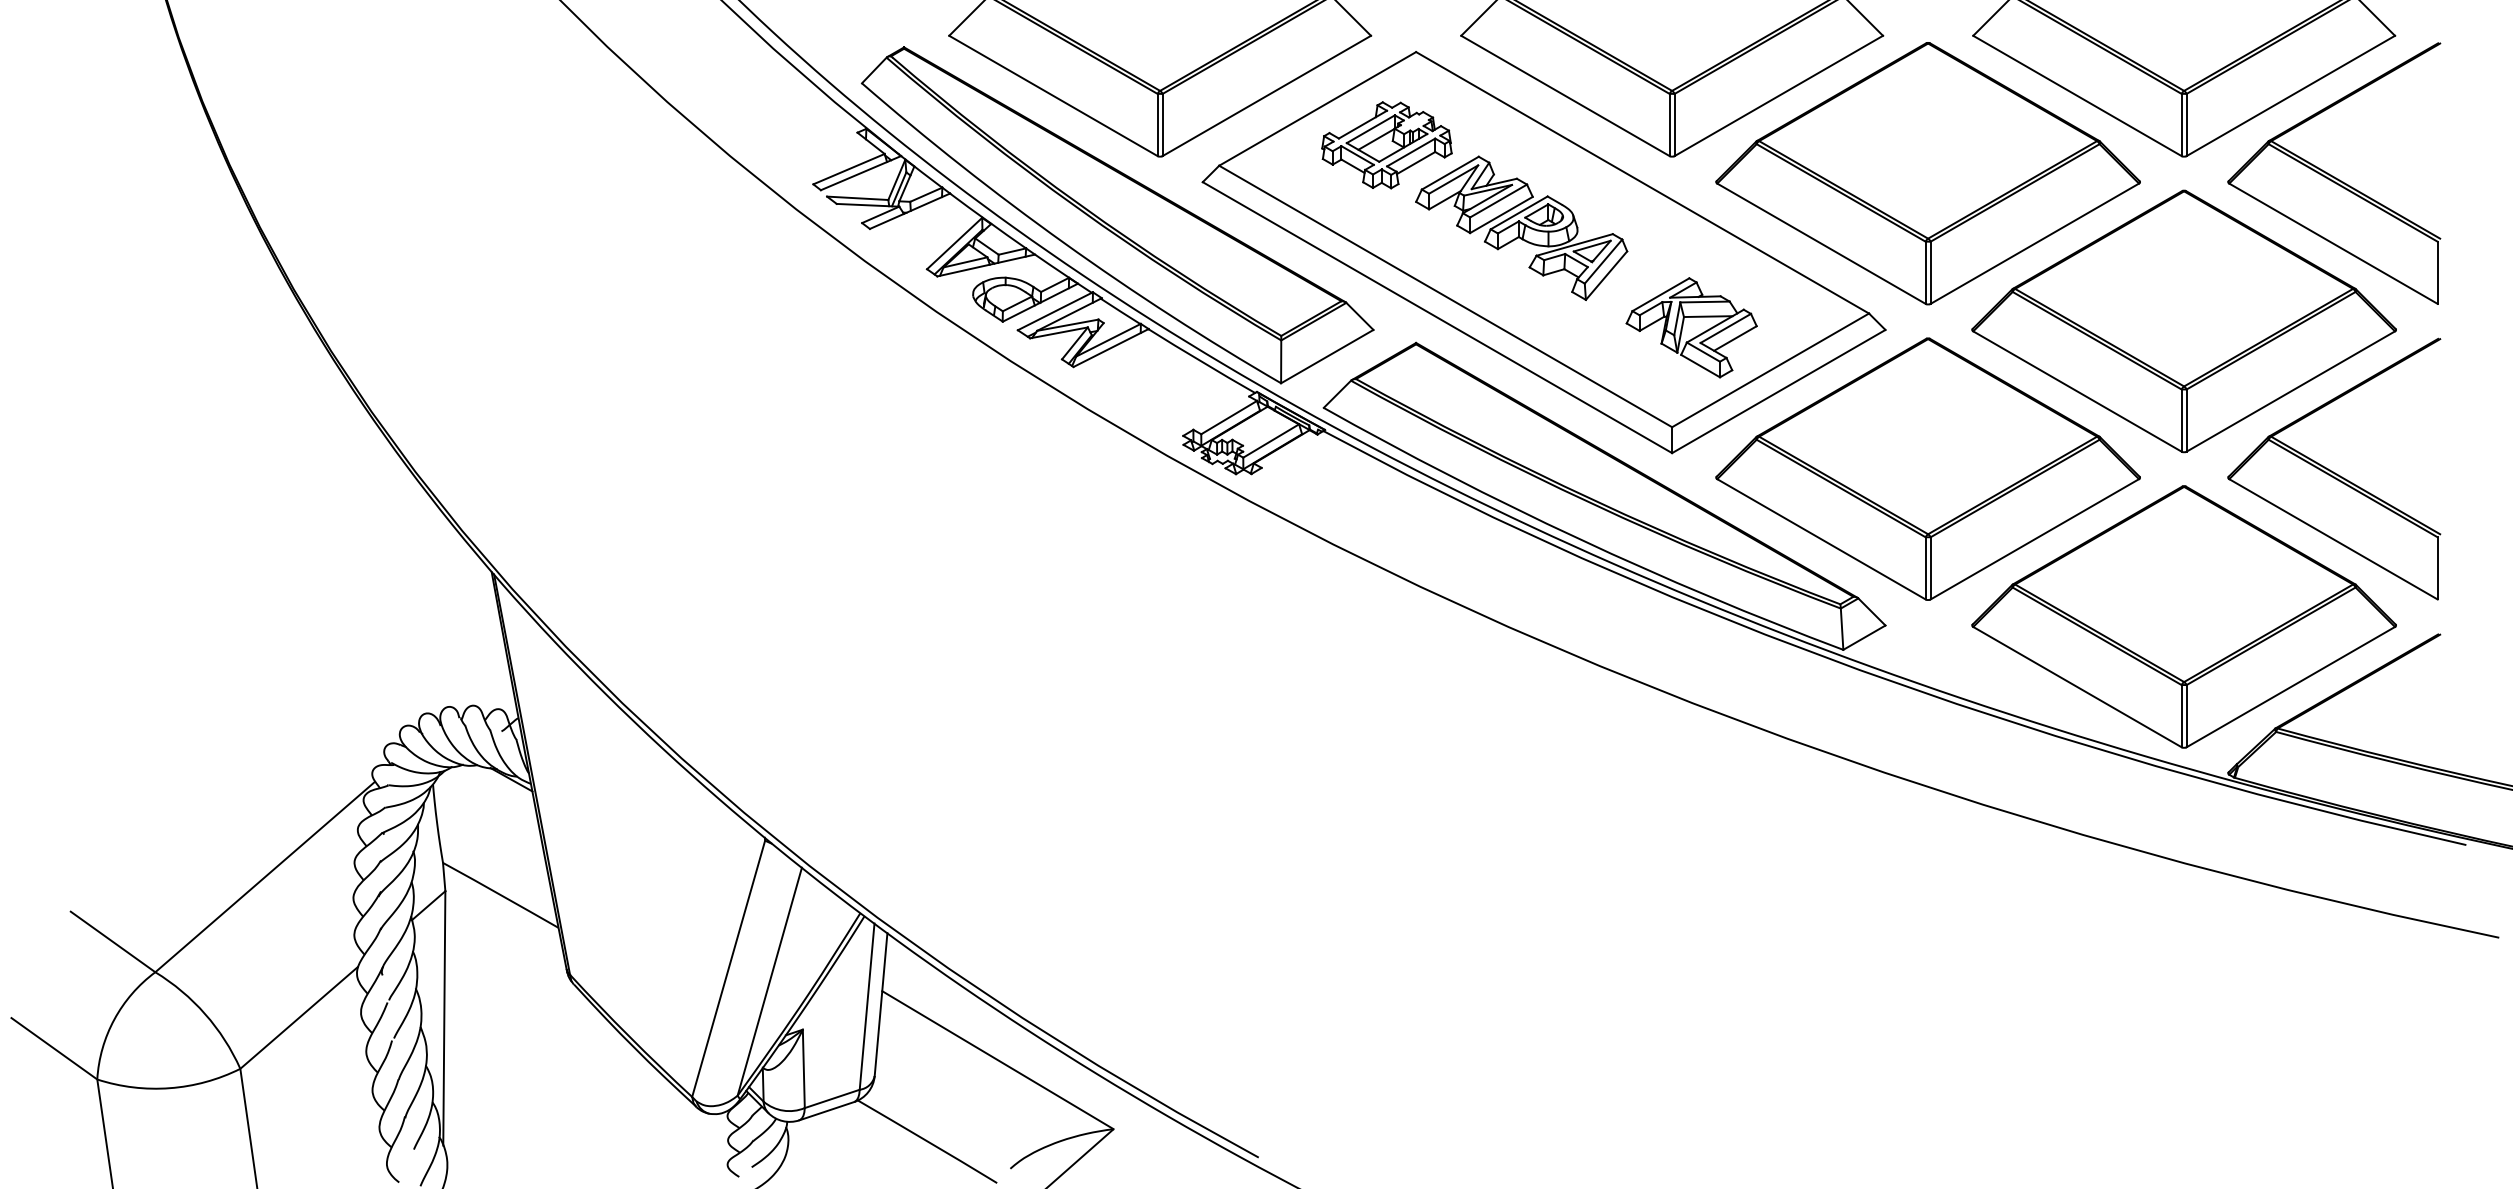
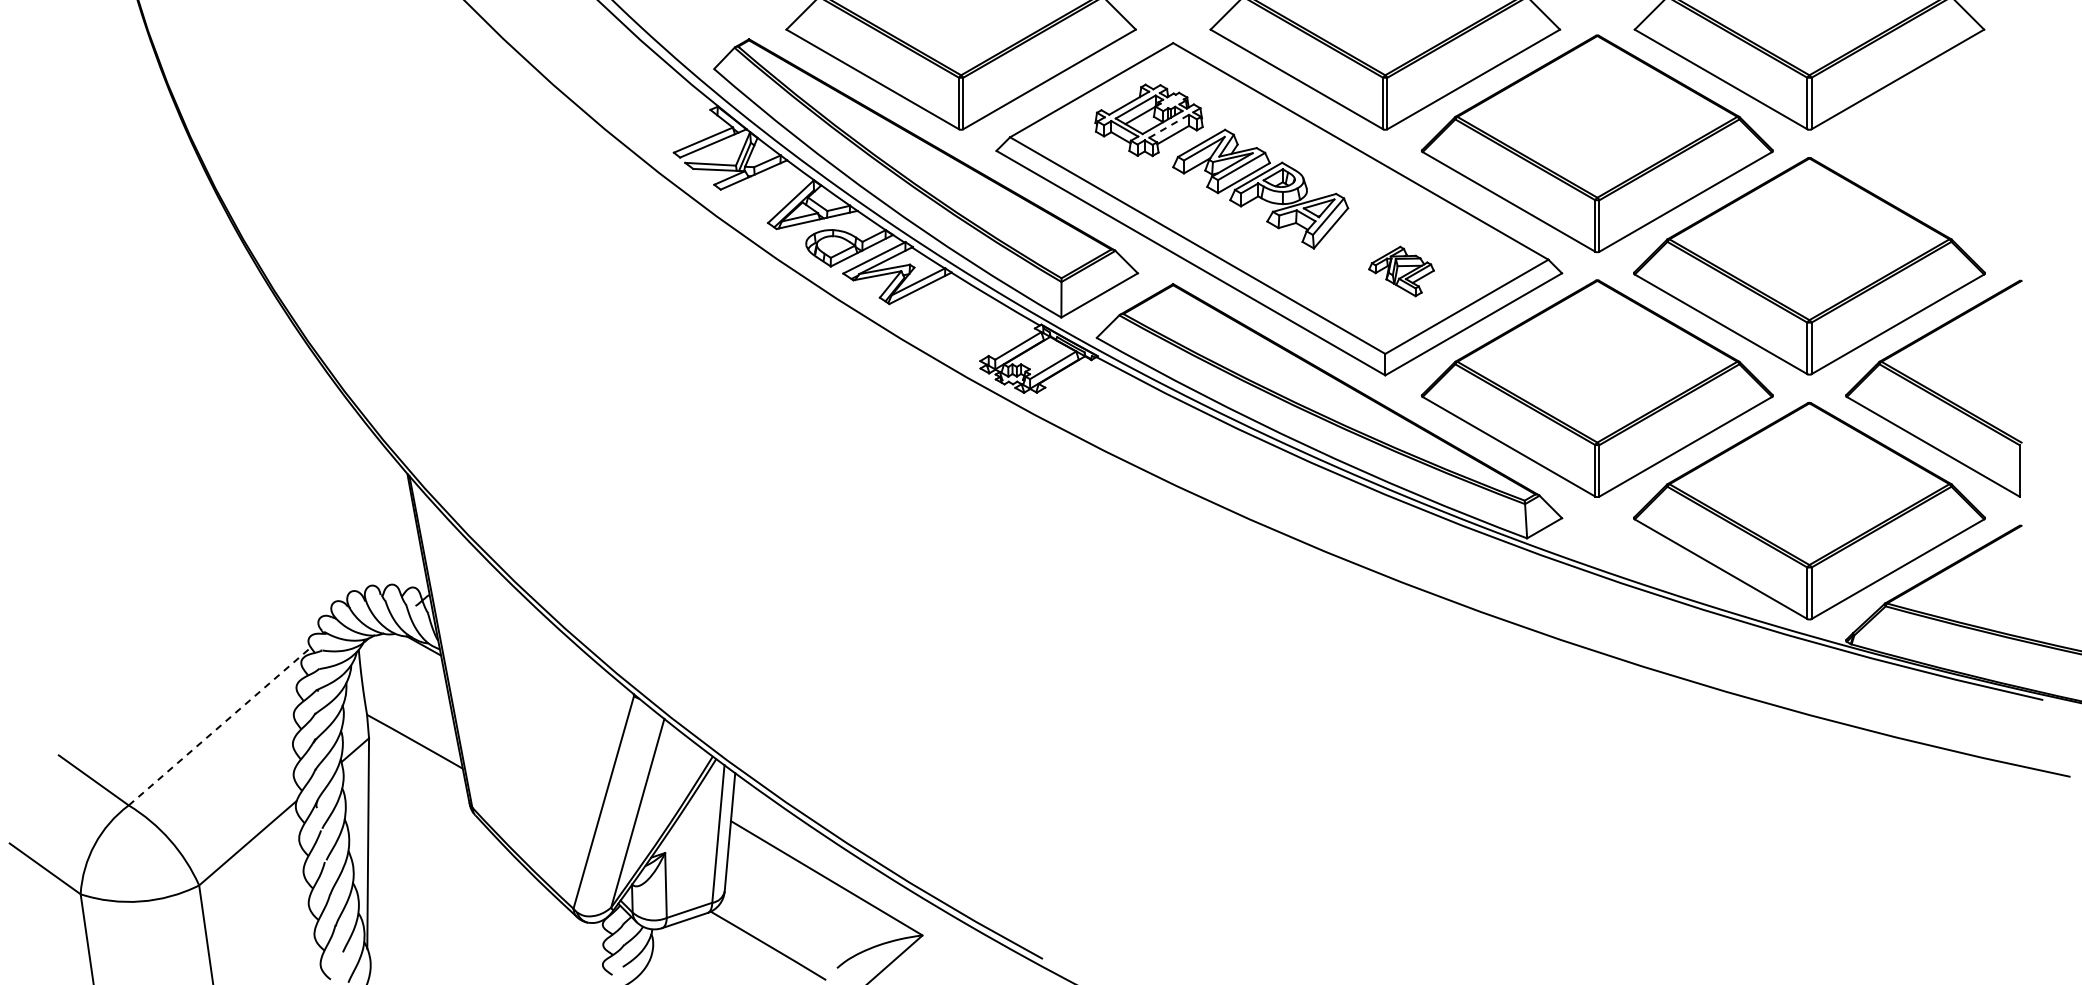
line: (1411, 152) -> (1169, 126), solid -> dashed
part: (2333, 173) -> (1933, 143), removed
part: (1691, 327) -> (1401, 271), size x0.6
line: (266, 875) -> (220, 725), solid -> dashed

